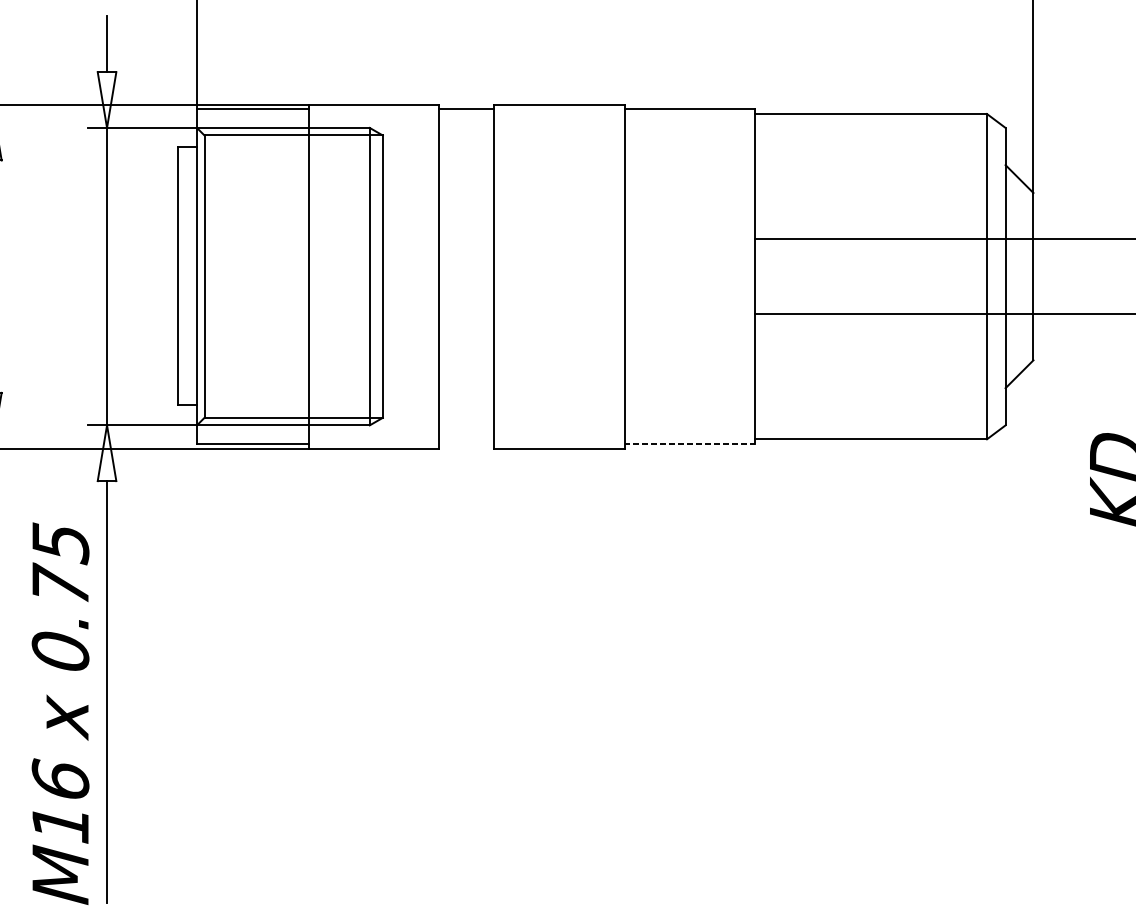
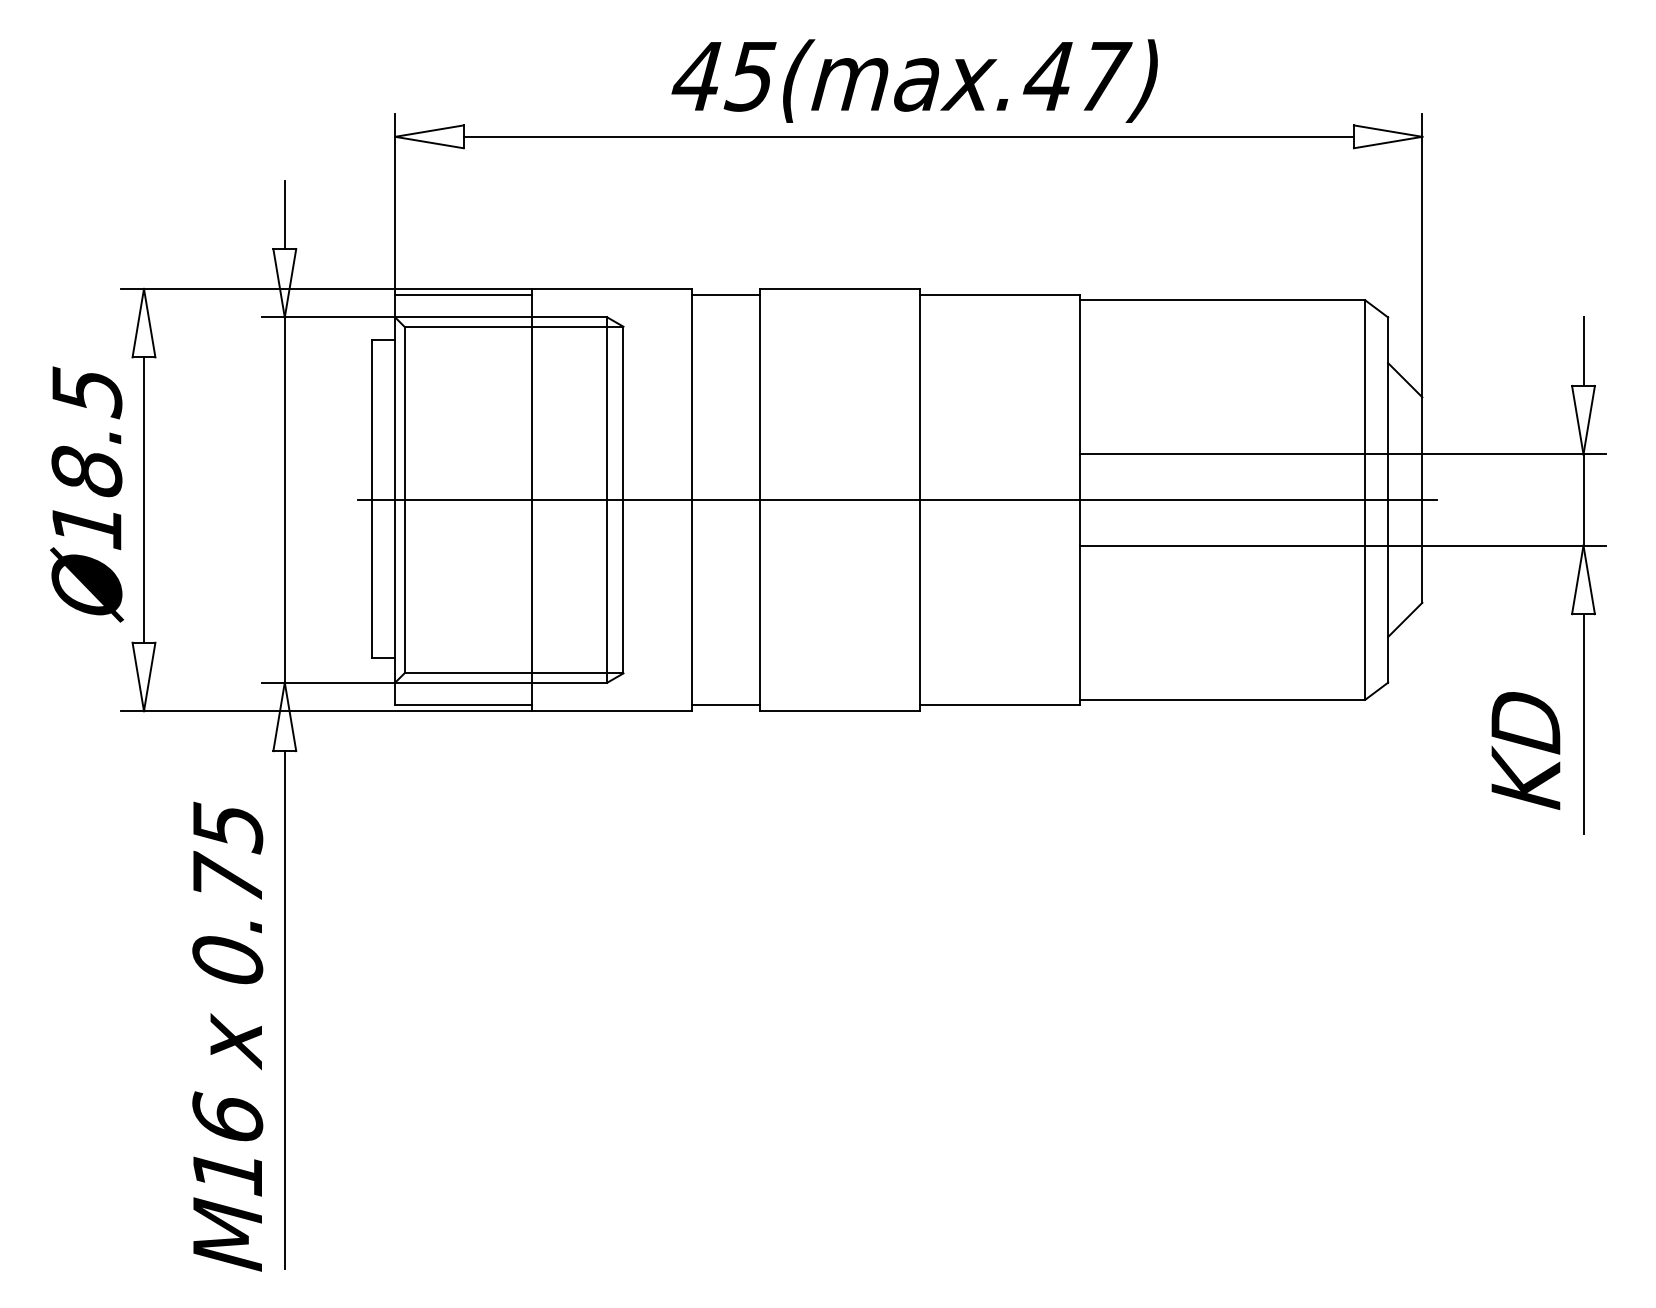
line: (605, 277) -> (896, 500), added
line: (465, 443) -> (725, 705), added
line: (689, 443) -> (1000, 705), dashed -> solid

